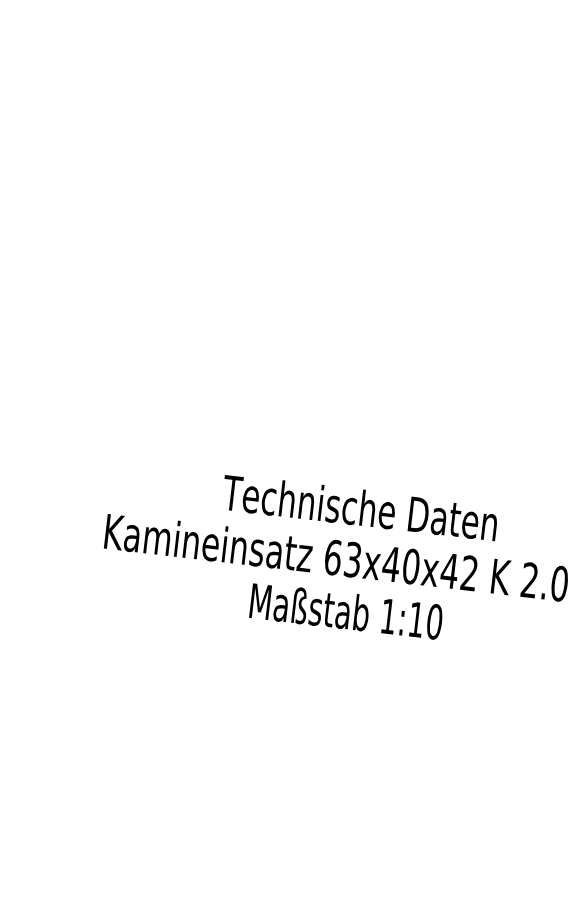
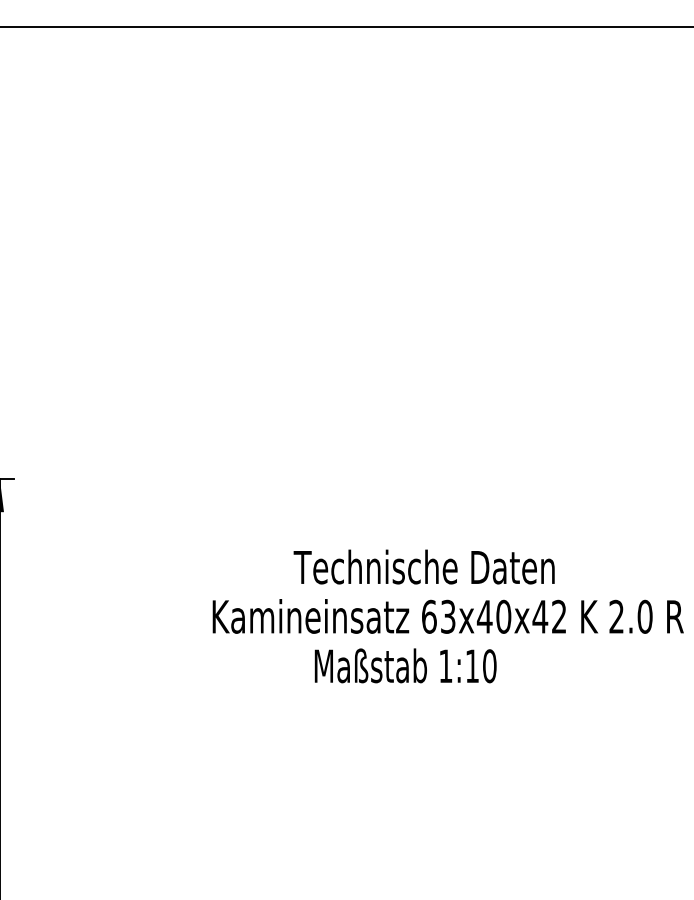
text: (359, 507) -> (423, 566), moved
text: (346, 610) -> (405, 665), moved

